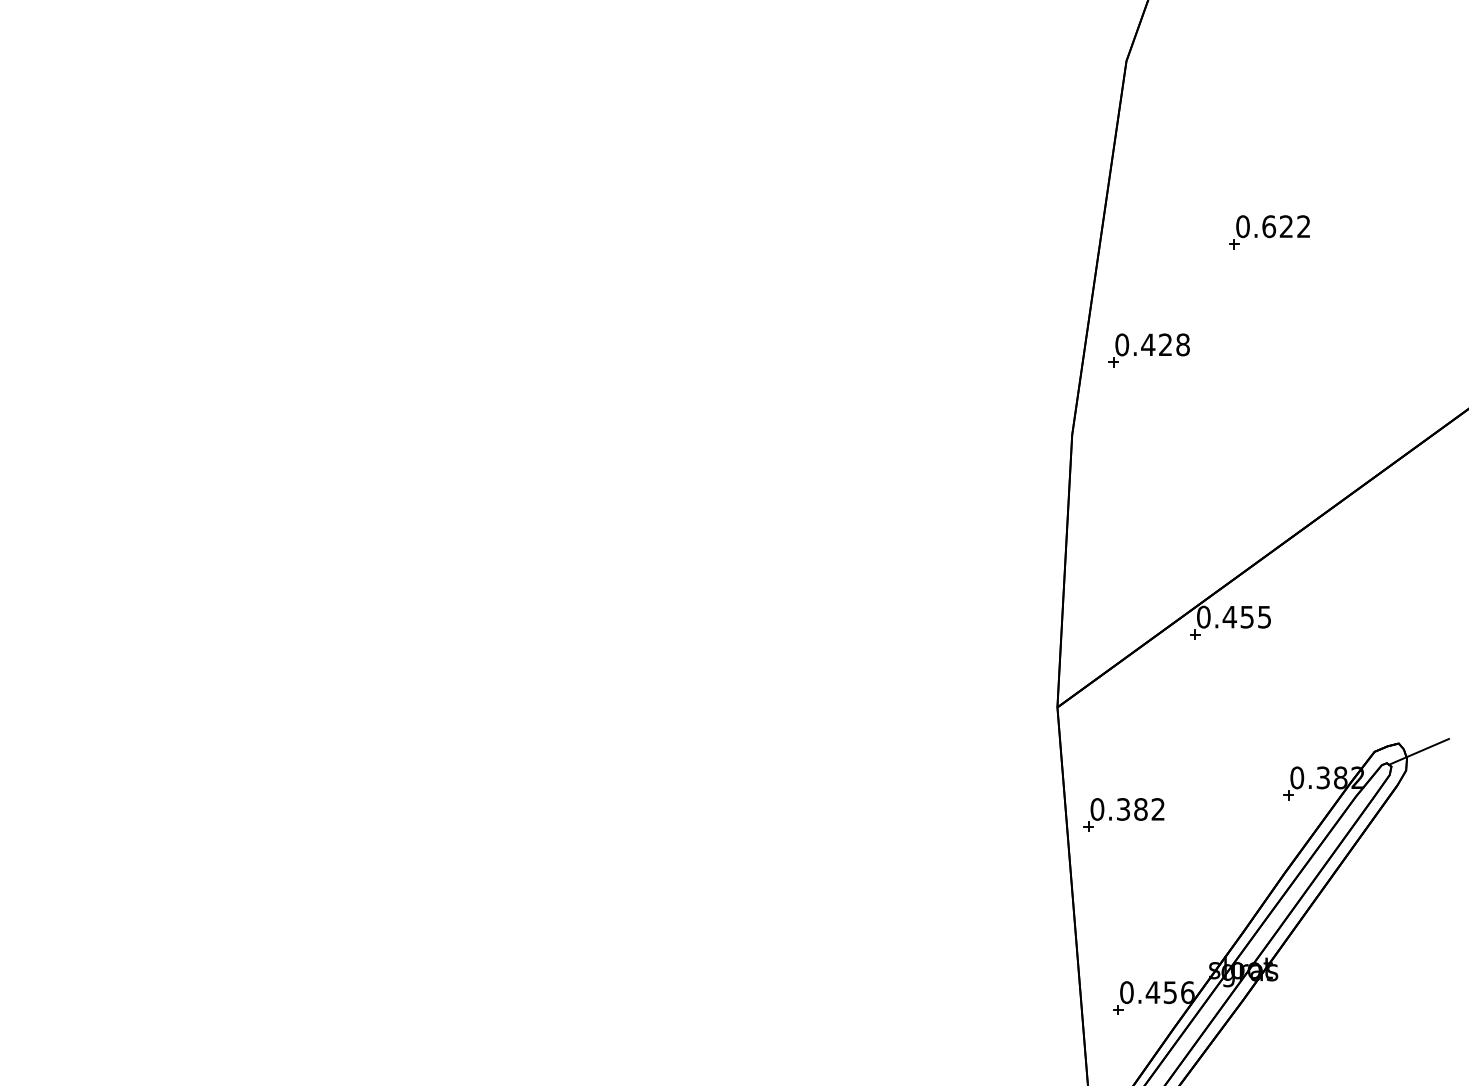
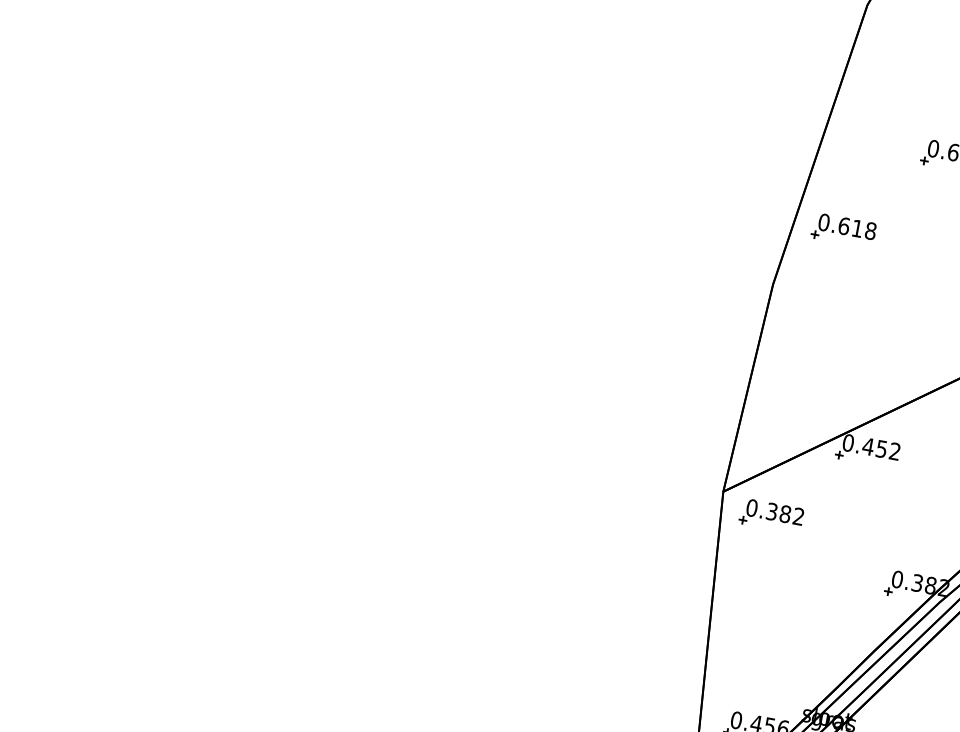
text: (1156, 344) -> (850, 227), 0.428 -> 0.618
text: (1264, 616) -> (895, 451), 0.455 -> 0.452
part: (1123, 814) -> (771, 515), moved

